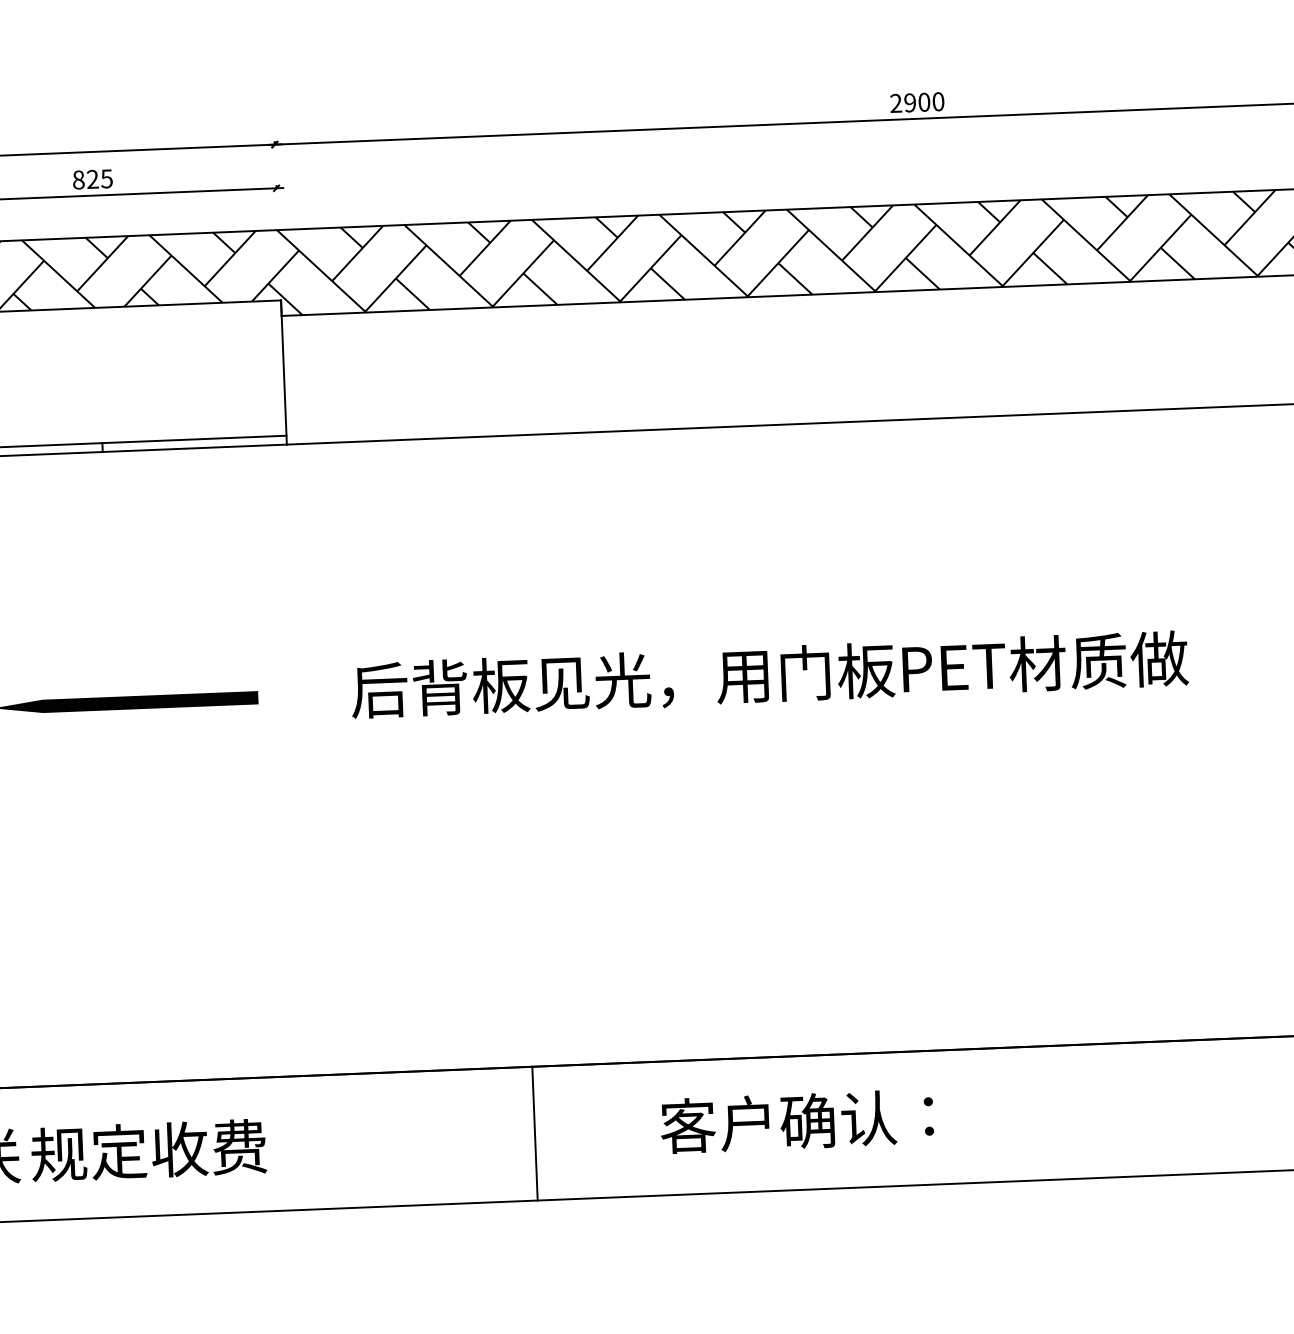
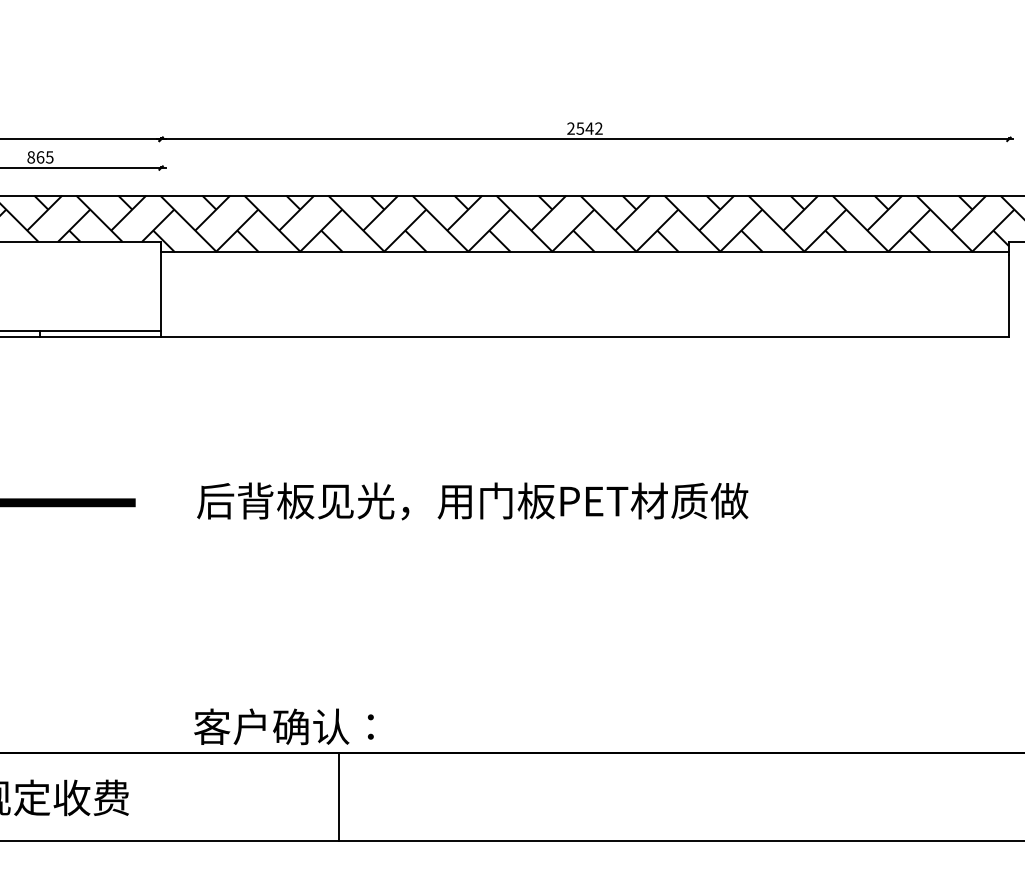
text: (924, 102) -> (589, 128), 2900 -> 2542
text: (92, 179) -> (40, 157), 825 -> 865
text: (796, 1120) -> (283, 726), moved
line: (535, 1132) -> (339, 796), moved

